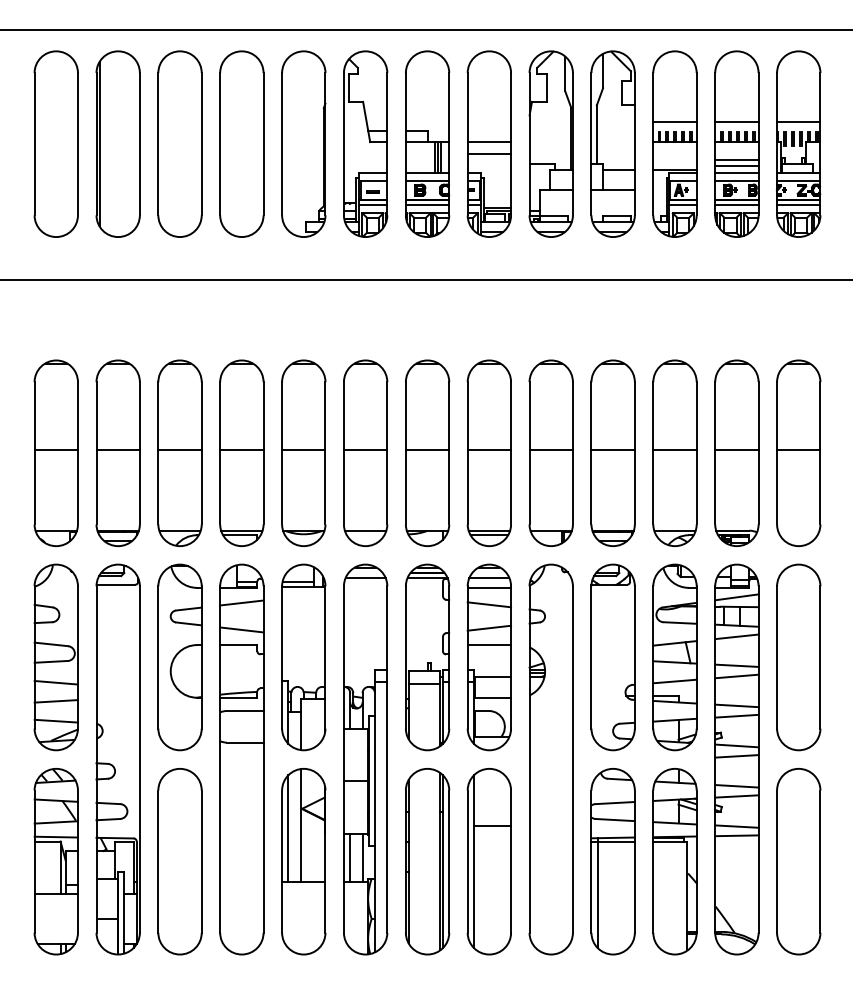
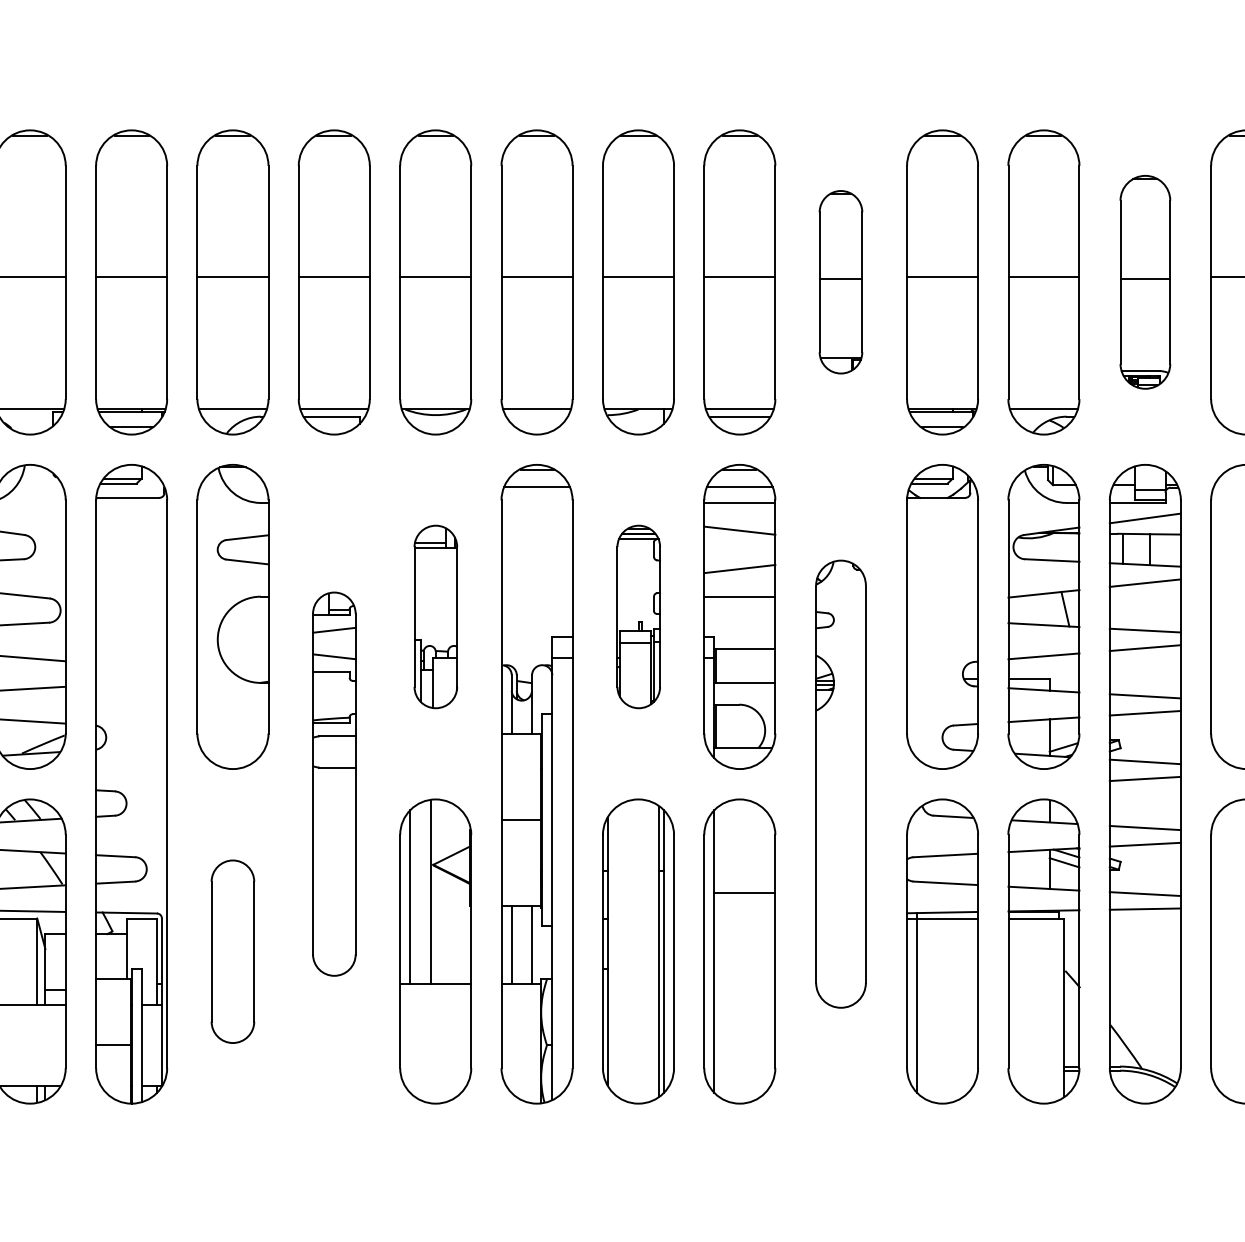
part: (550, 452) -> (839, 281), size x0.6
part: (736, 452) -> (1144, 281), size x0.7
part: (303, 657) -> (435, 617), size x0.6
part: (427, 657) -> (638, 617), size x0.6
part: (241, 759) -> (333, 784), size x0.6
part: (550, 759) -> (839, 784), size x0.7
part: (179, 861) -> (232, 951), size x0.6

